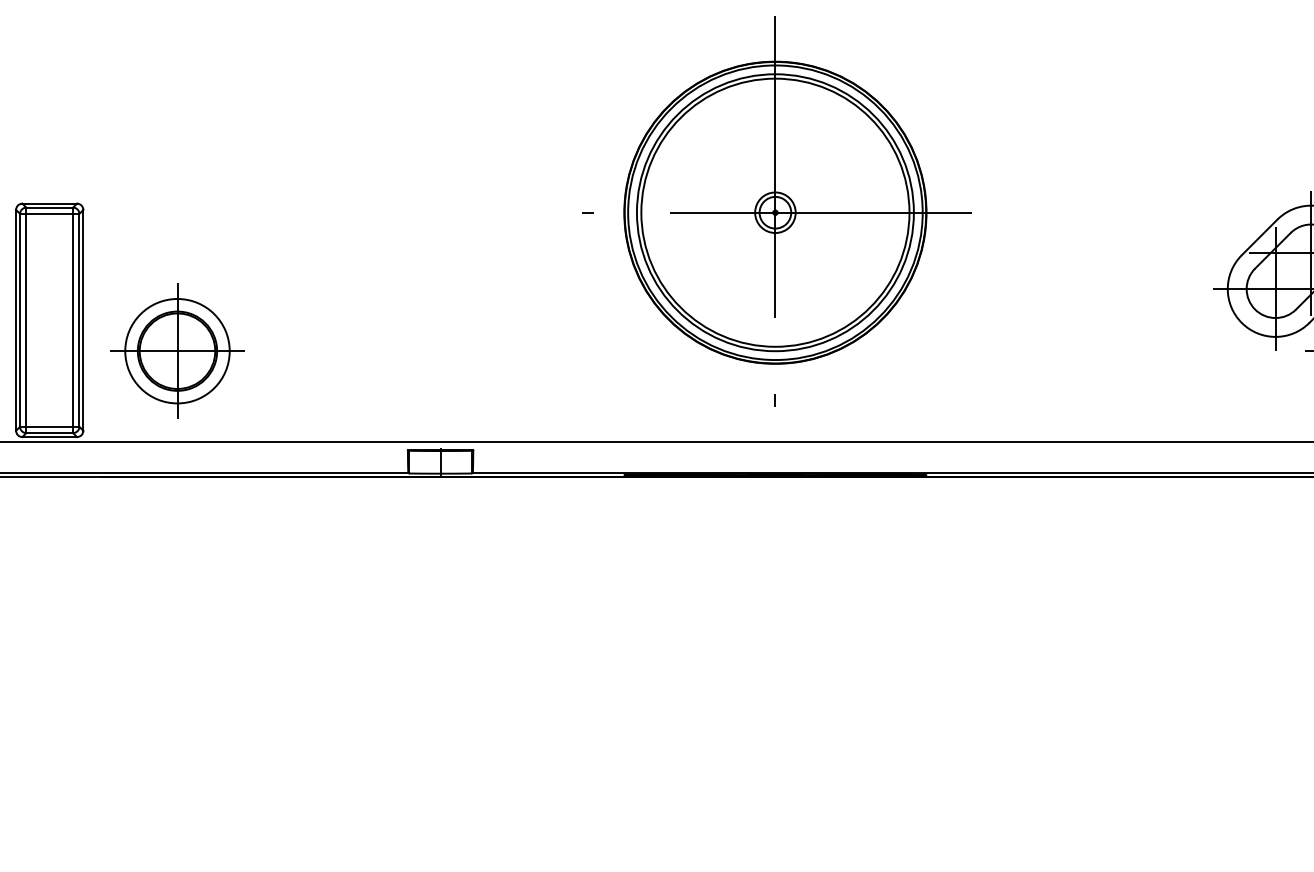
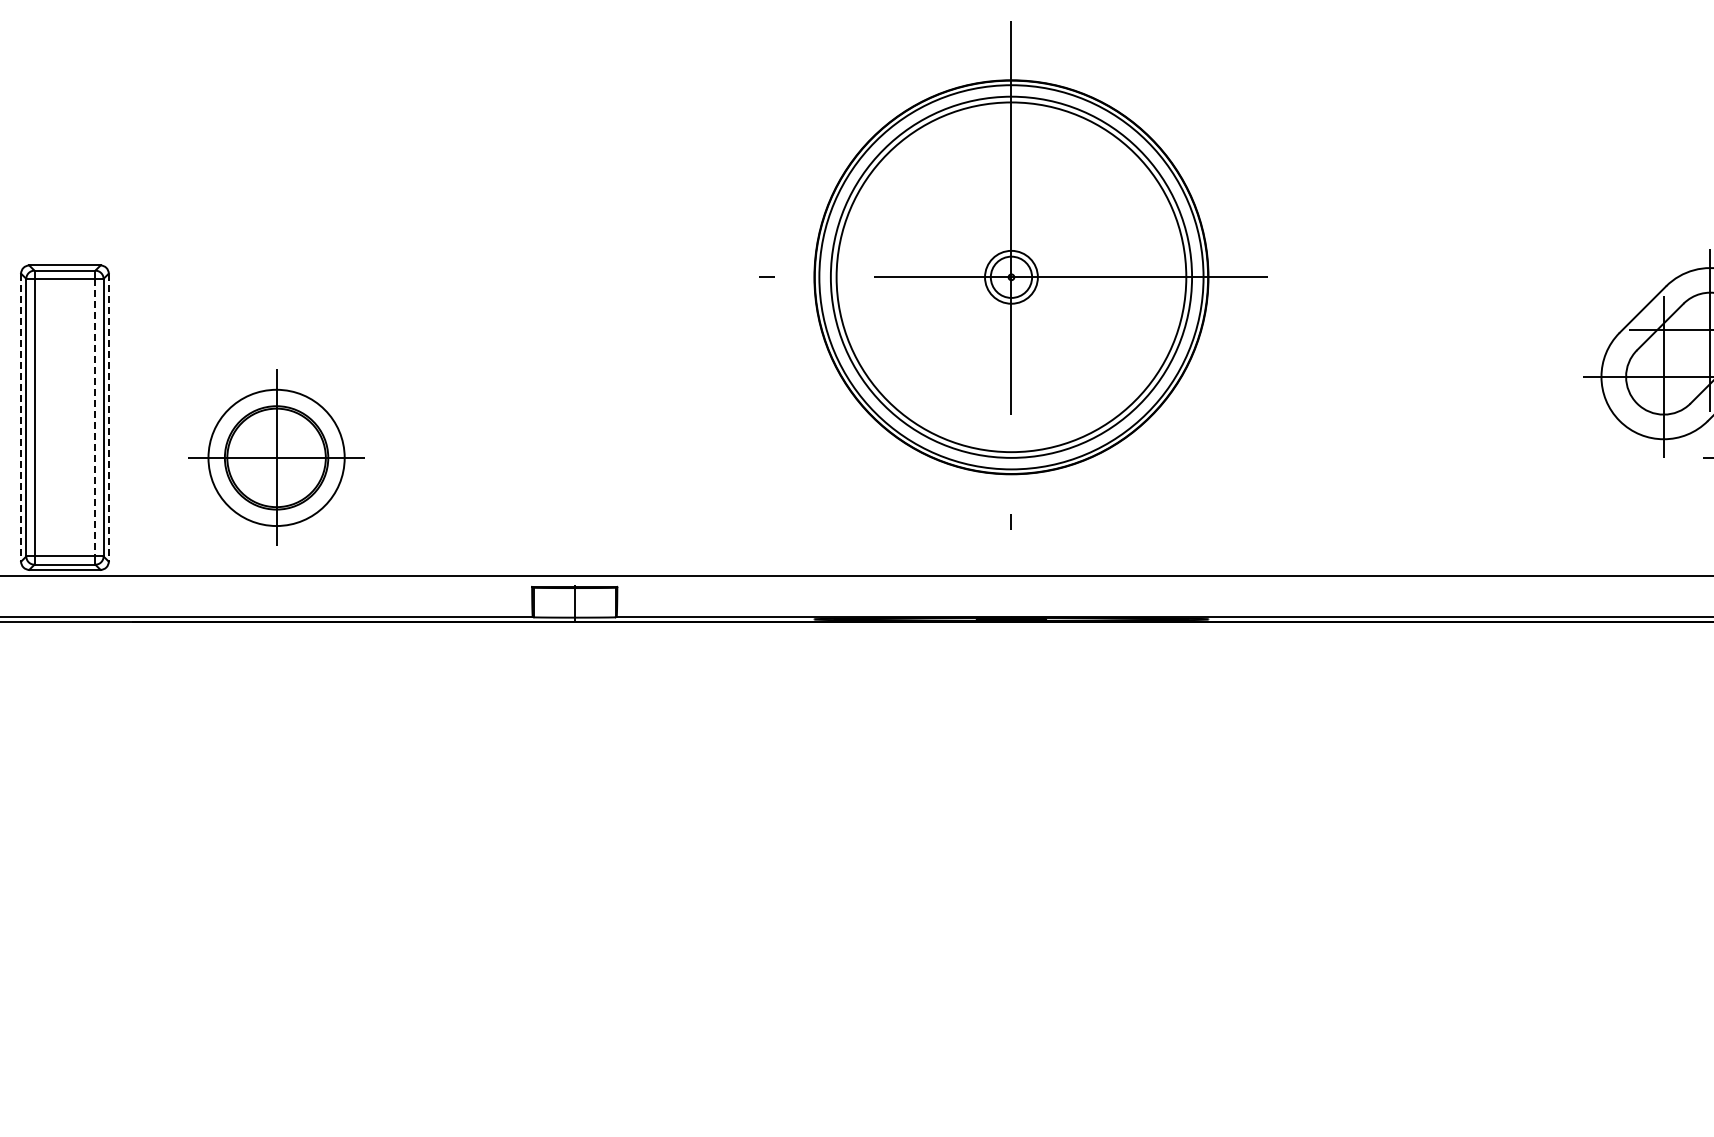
line: (16, 320) -> (21, 417), solid -> dashed
line: (73, 320) -> (95, 417), solid -> dashed
line: (83, 320) -> (108, 417), solid -> dashed
part: (177, 350) -> (276, 457), moved

